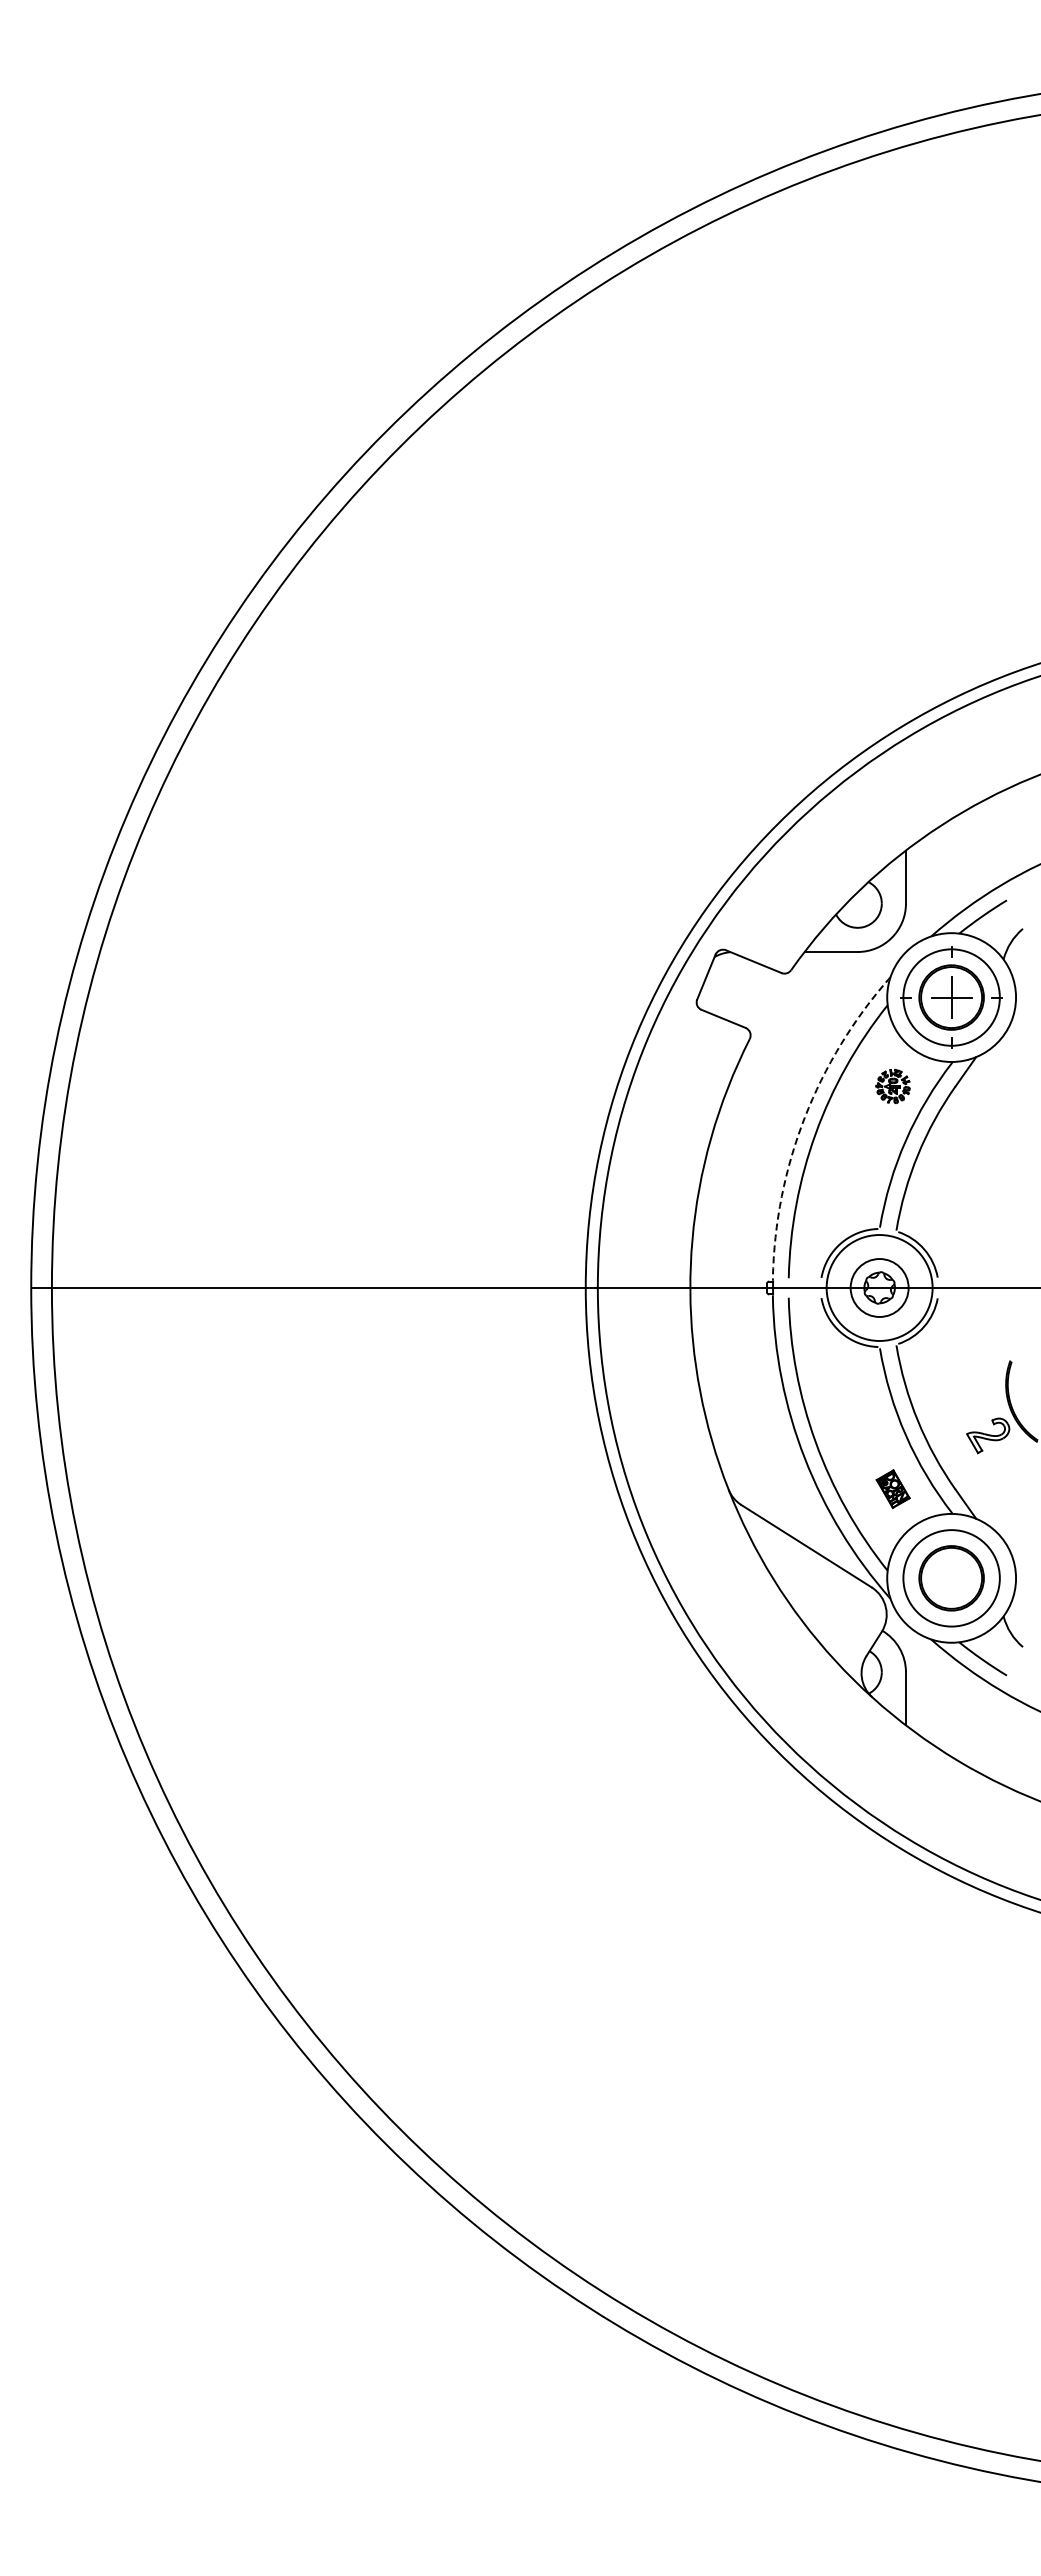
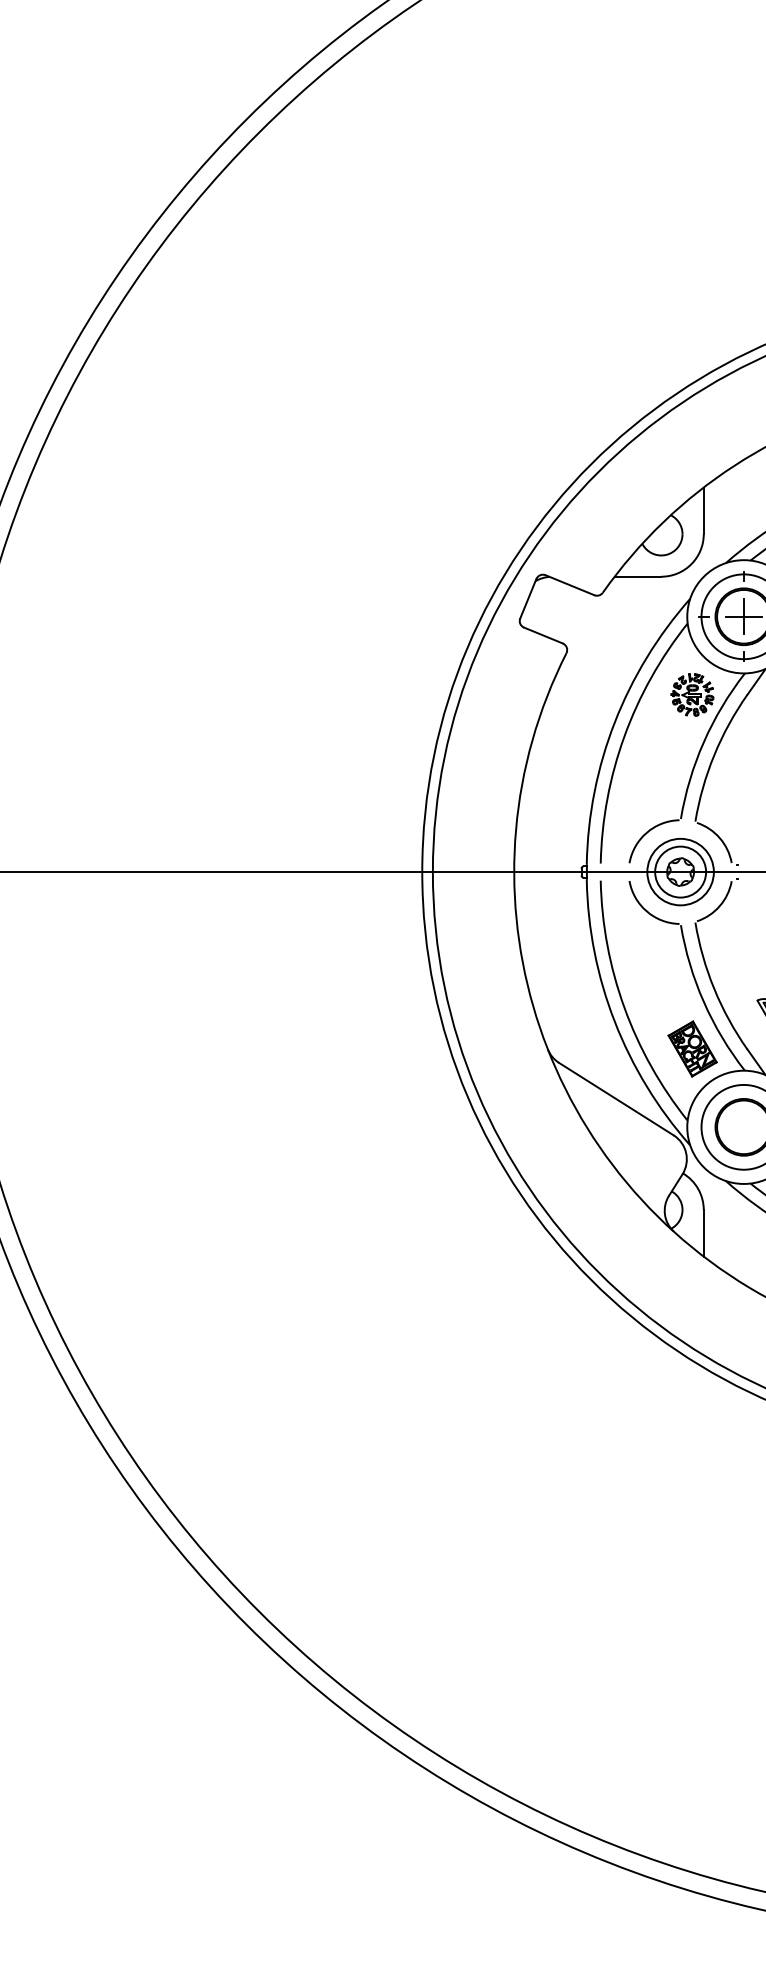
part: (892, 1086) -> (691, 694), size x1.43
arc: (804, 1117) -> (614, 722), dashed -> solid
circle: (879, 1287) -> (680, 871), size x0.71
part: (892, 1488) -> (691, 1048), size x1.67

